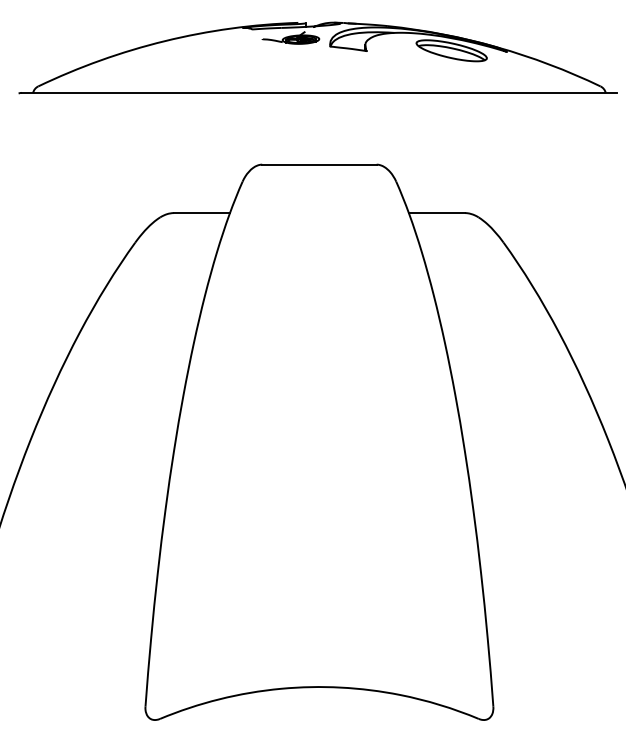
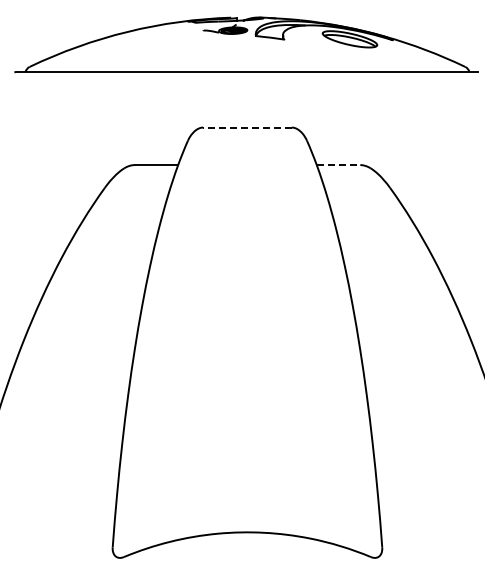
line: (318, 164) -> (246, 127), solid -> dashed
line: (436, 213) -> (338, 165), solid -> dashed

